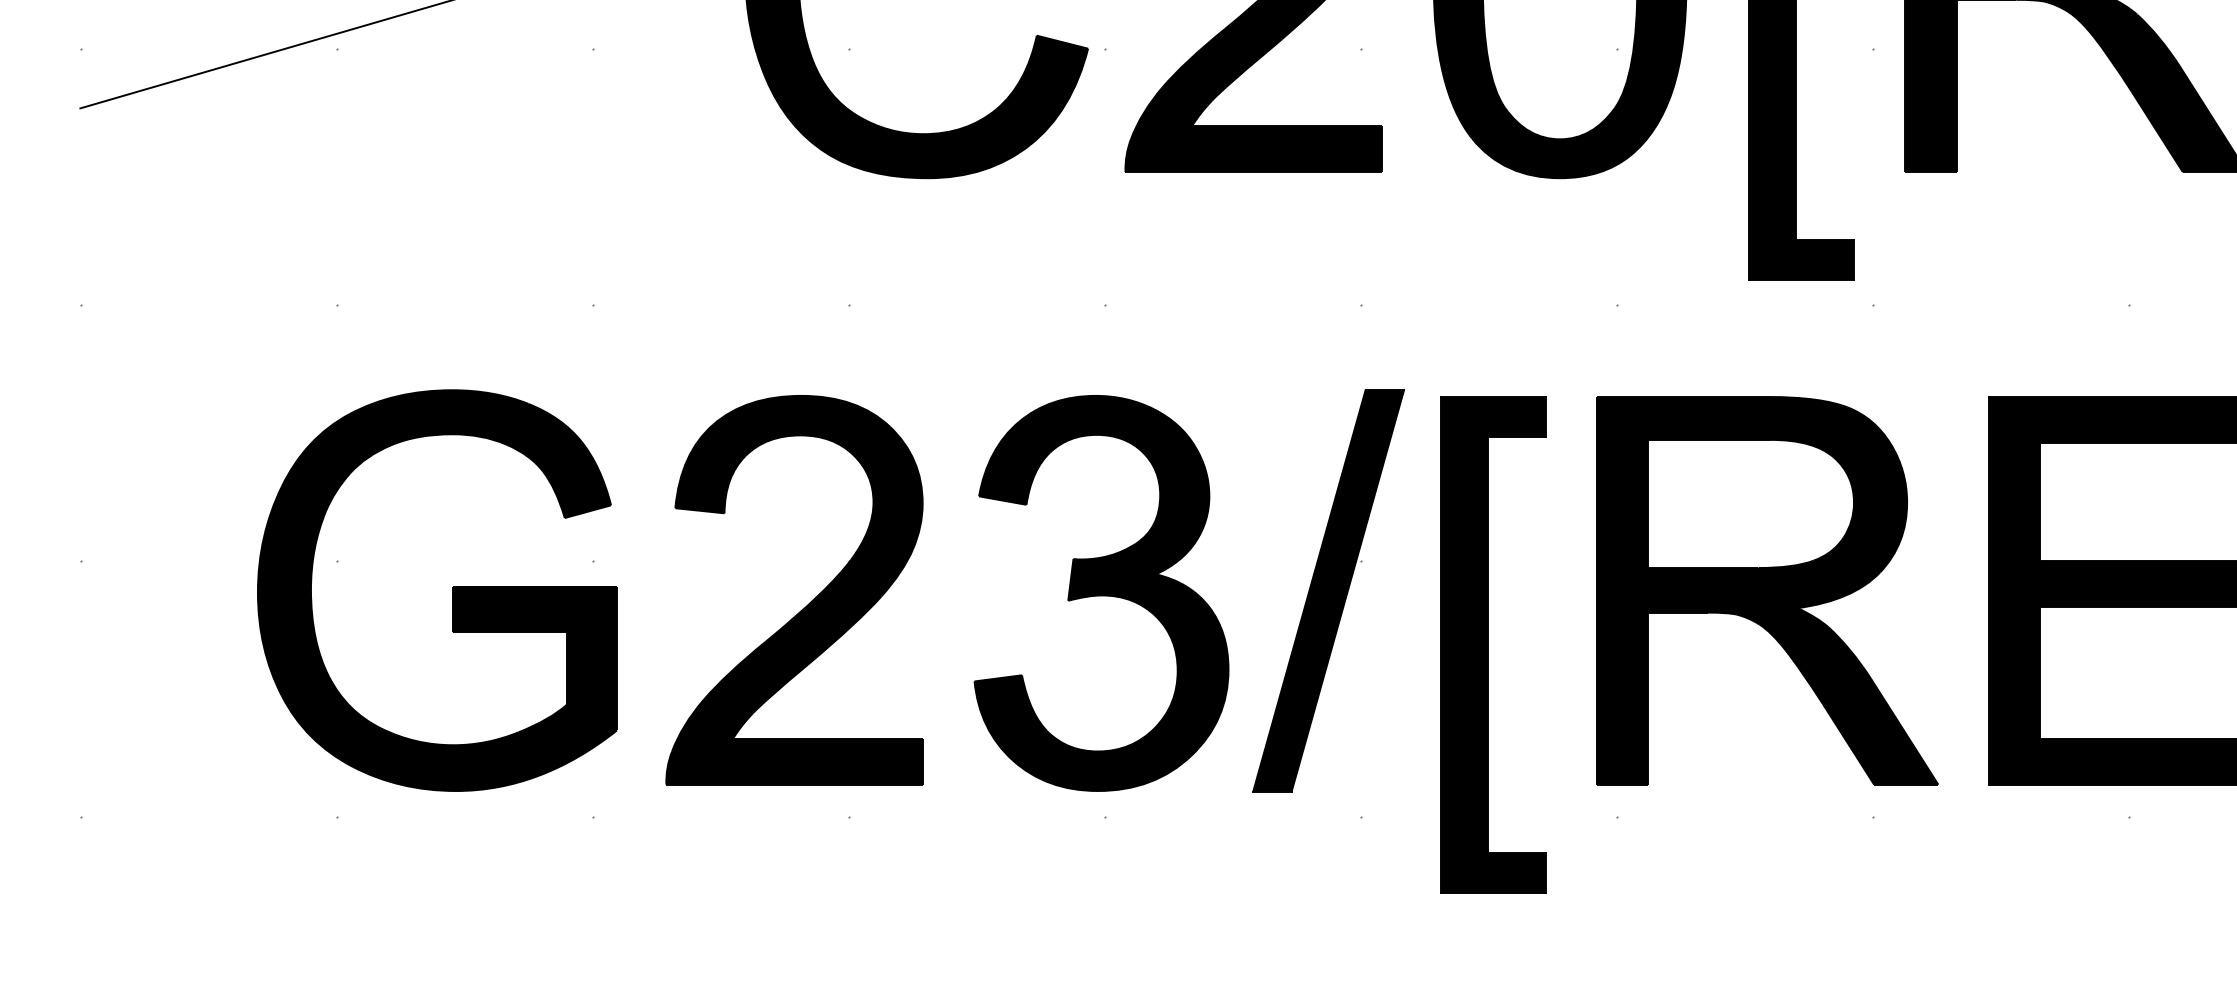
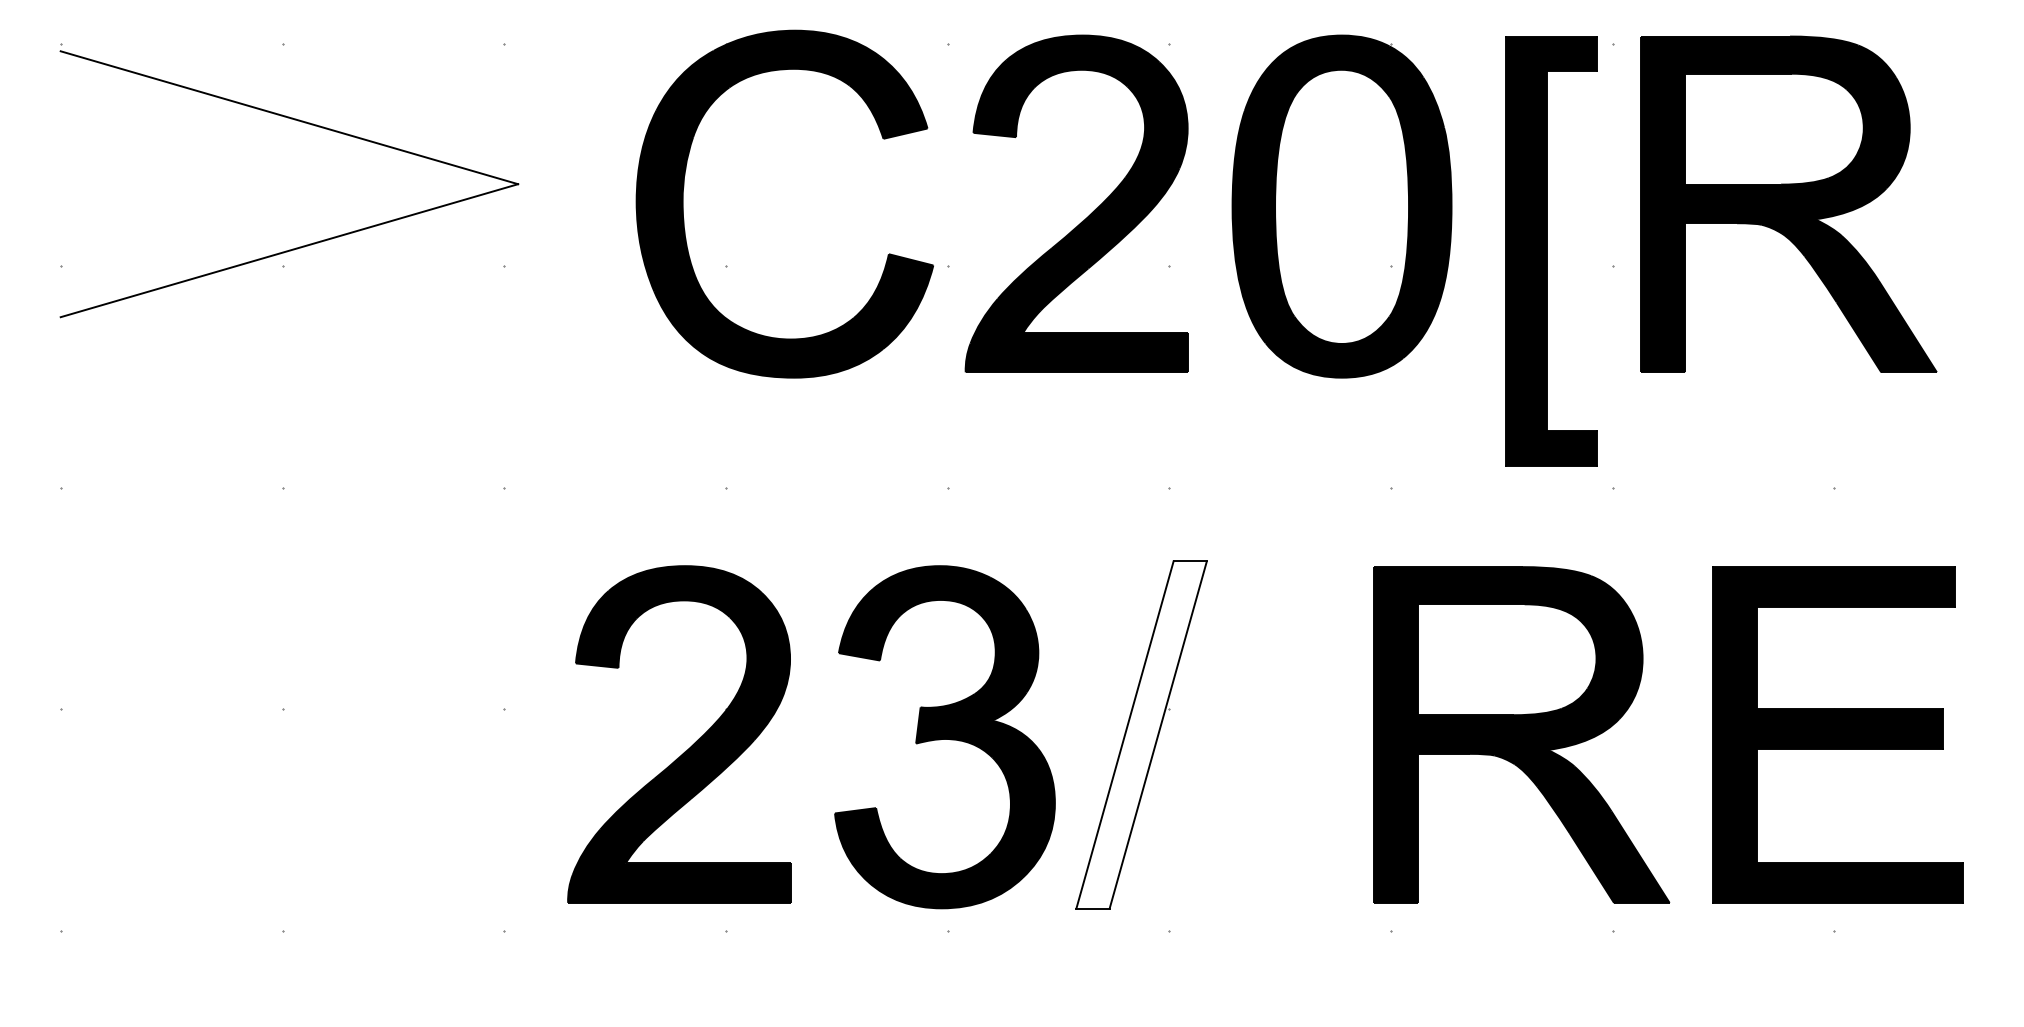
part: (451, 590) -> (382, 734), removed
fill: (1328, 590) -> (1141, 734), removed
part: (1492, 644) -> (1283, 781), removed

